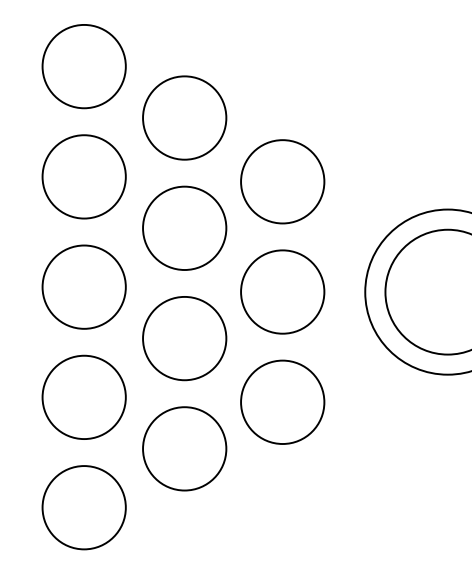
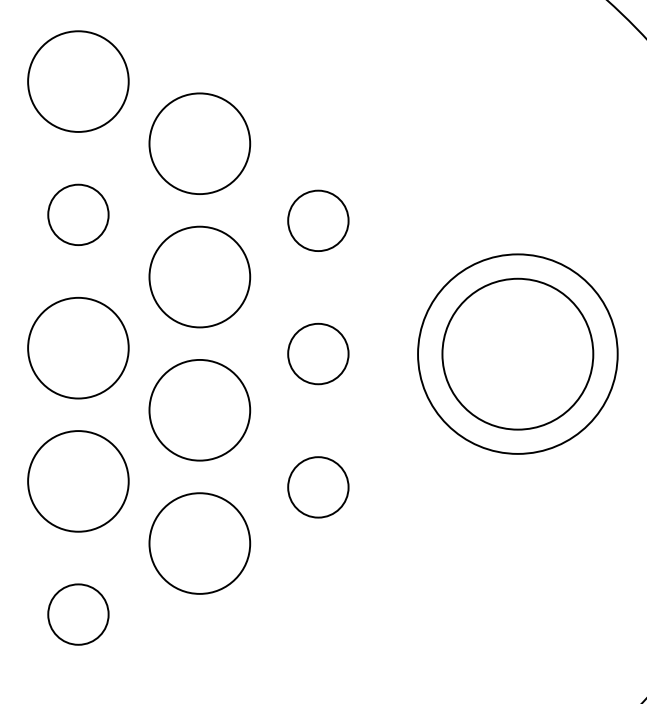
part: (84, 176) -> (78, 214), size x0.6
part: (282, 181) -> (318, 220), size x0.6
part: (282, 291) -> (318, 353), size x0.6
part: (282, 402) -> (318, 487), size x0.6
part: (84, 507) -> (78, 614), size x0.6

